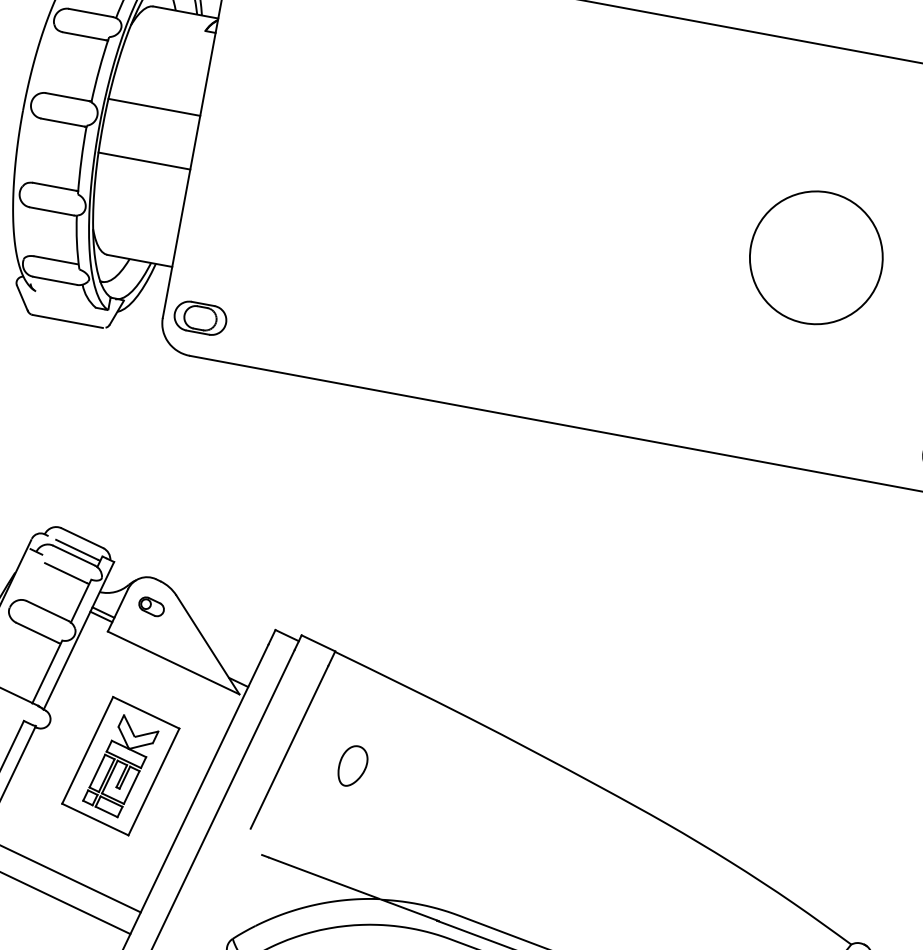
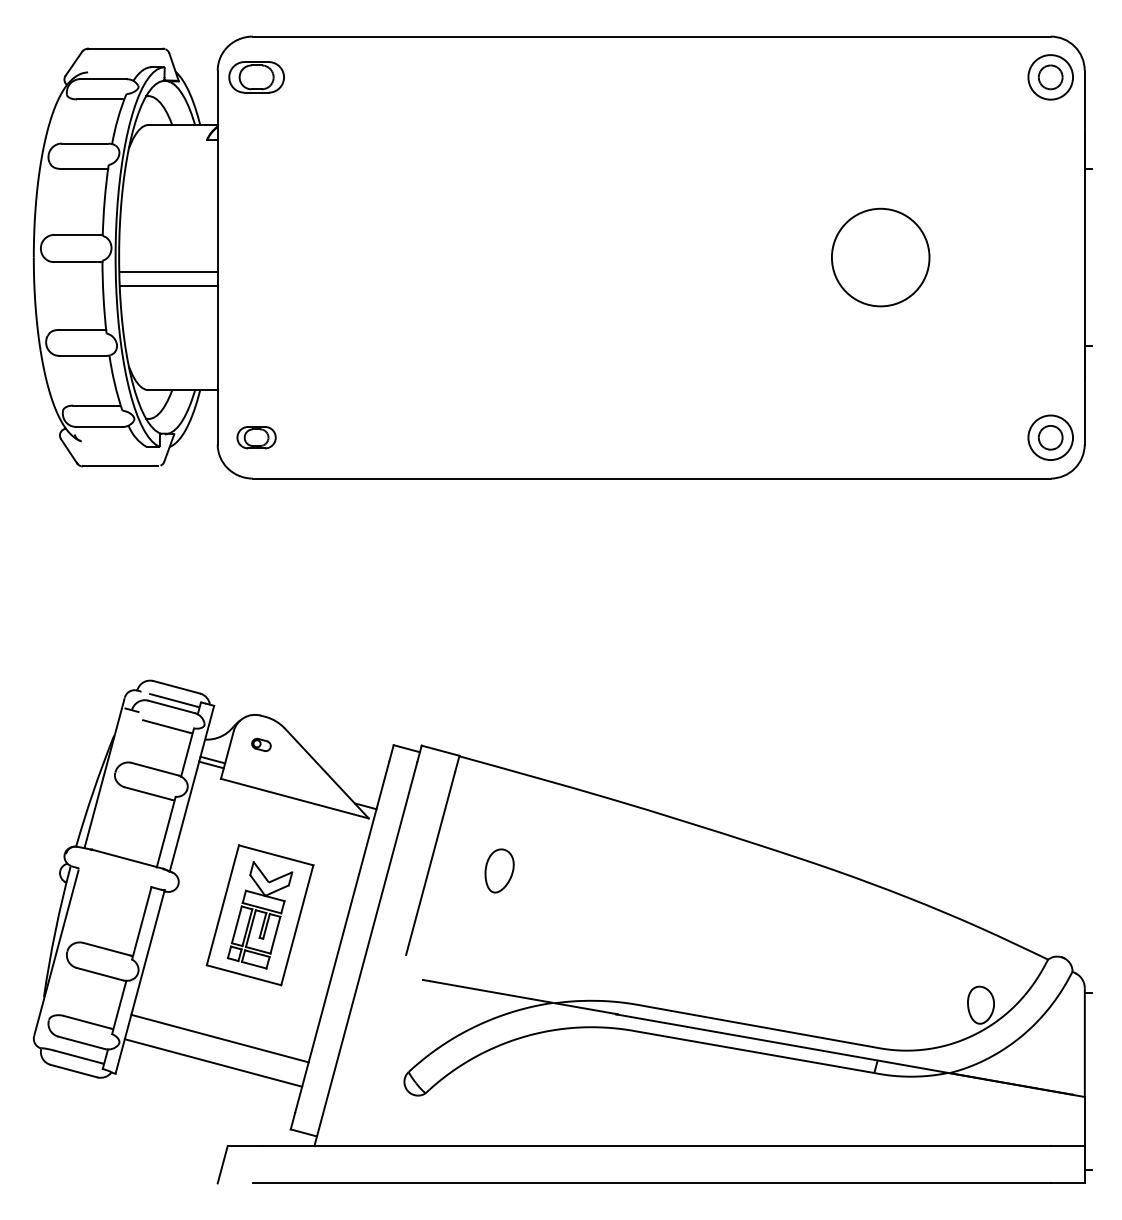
line: (154, 106) -> (168, 271), moved
circle: (816, 257) -> (880, 257), size x0.7
part: (200, 317) -> (256, 437), size x0.7
part: (151, 606) -> (261, 744), size x0.7

